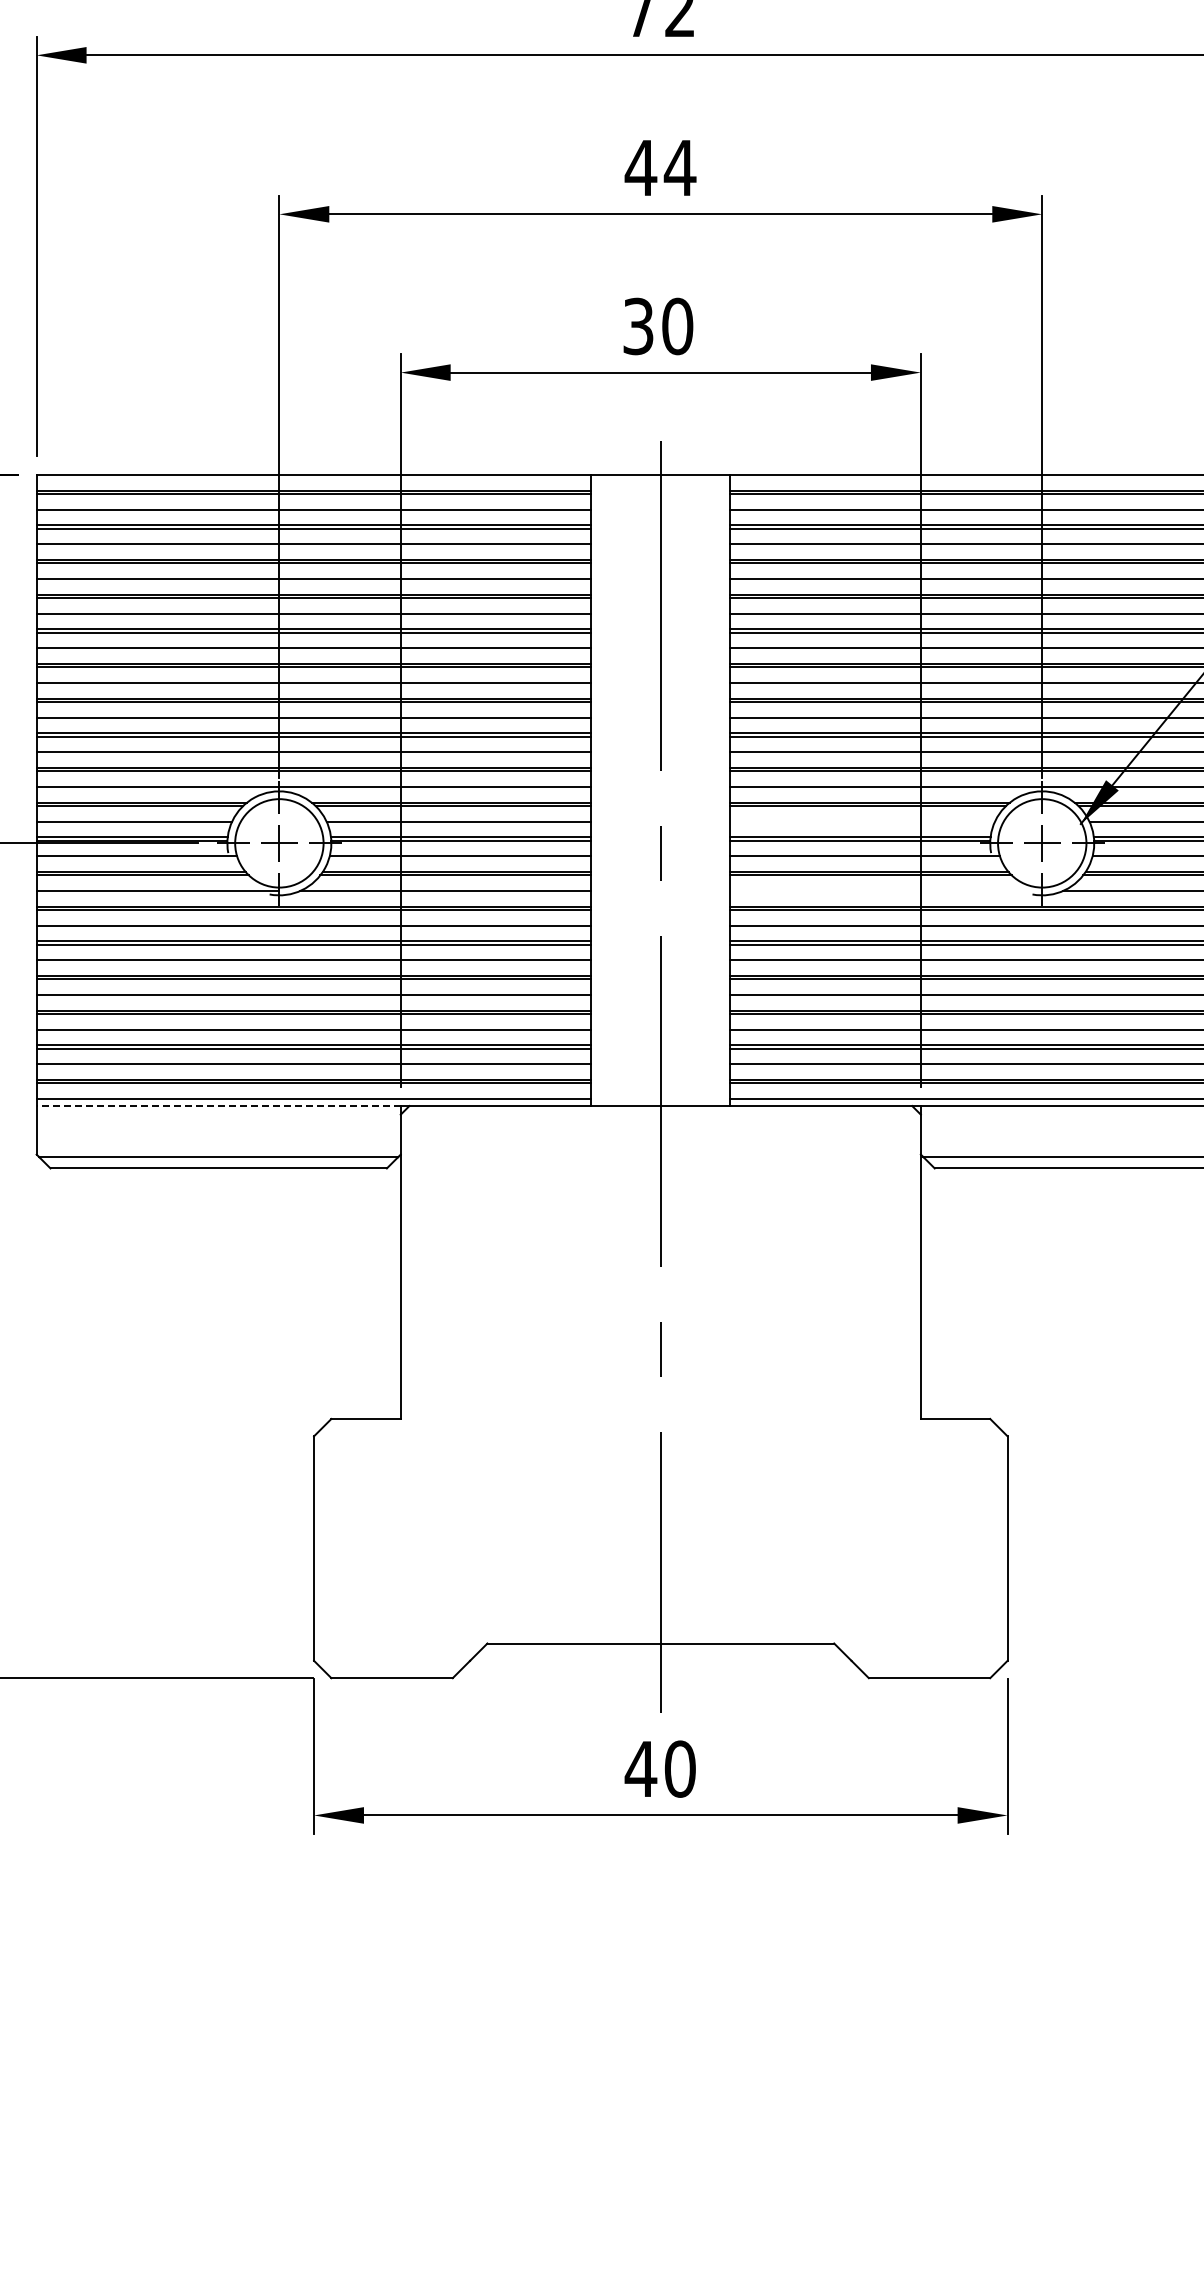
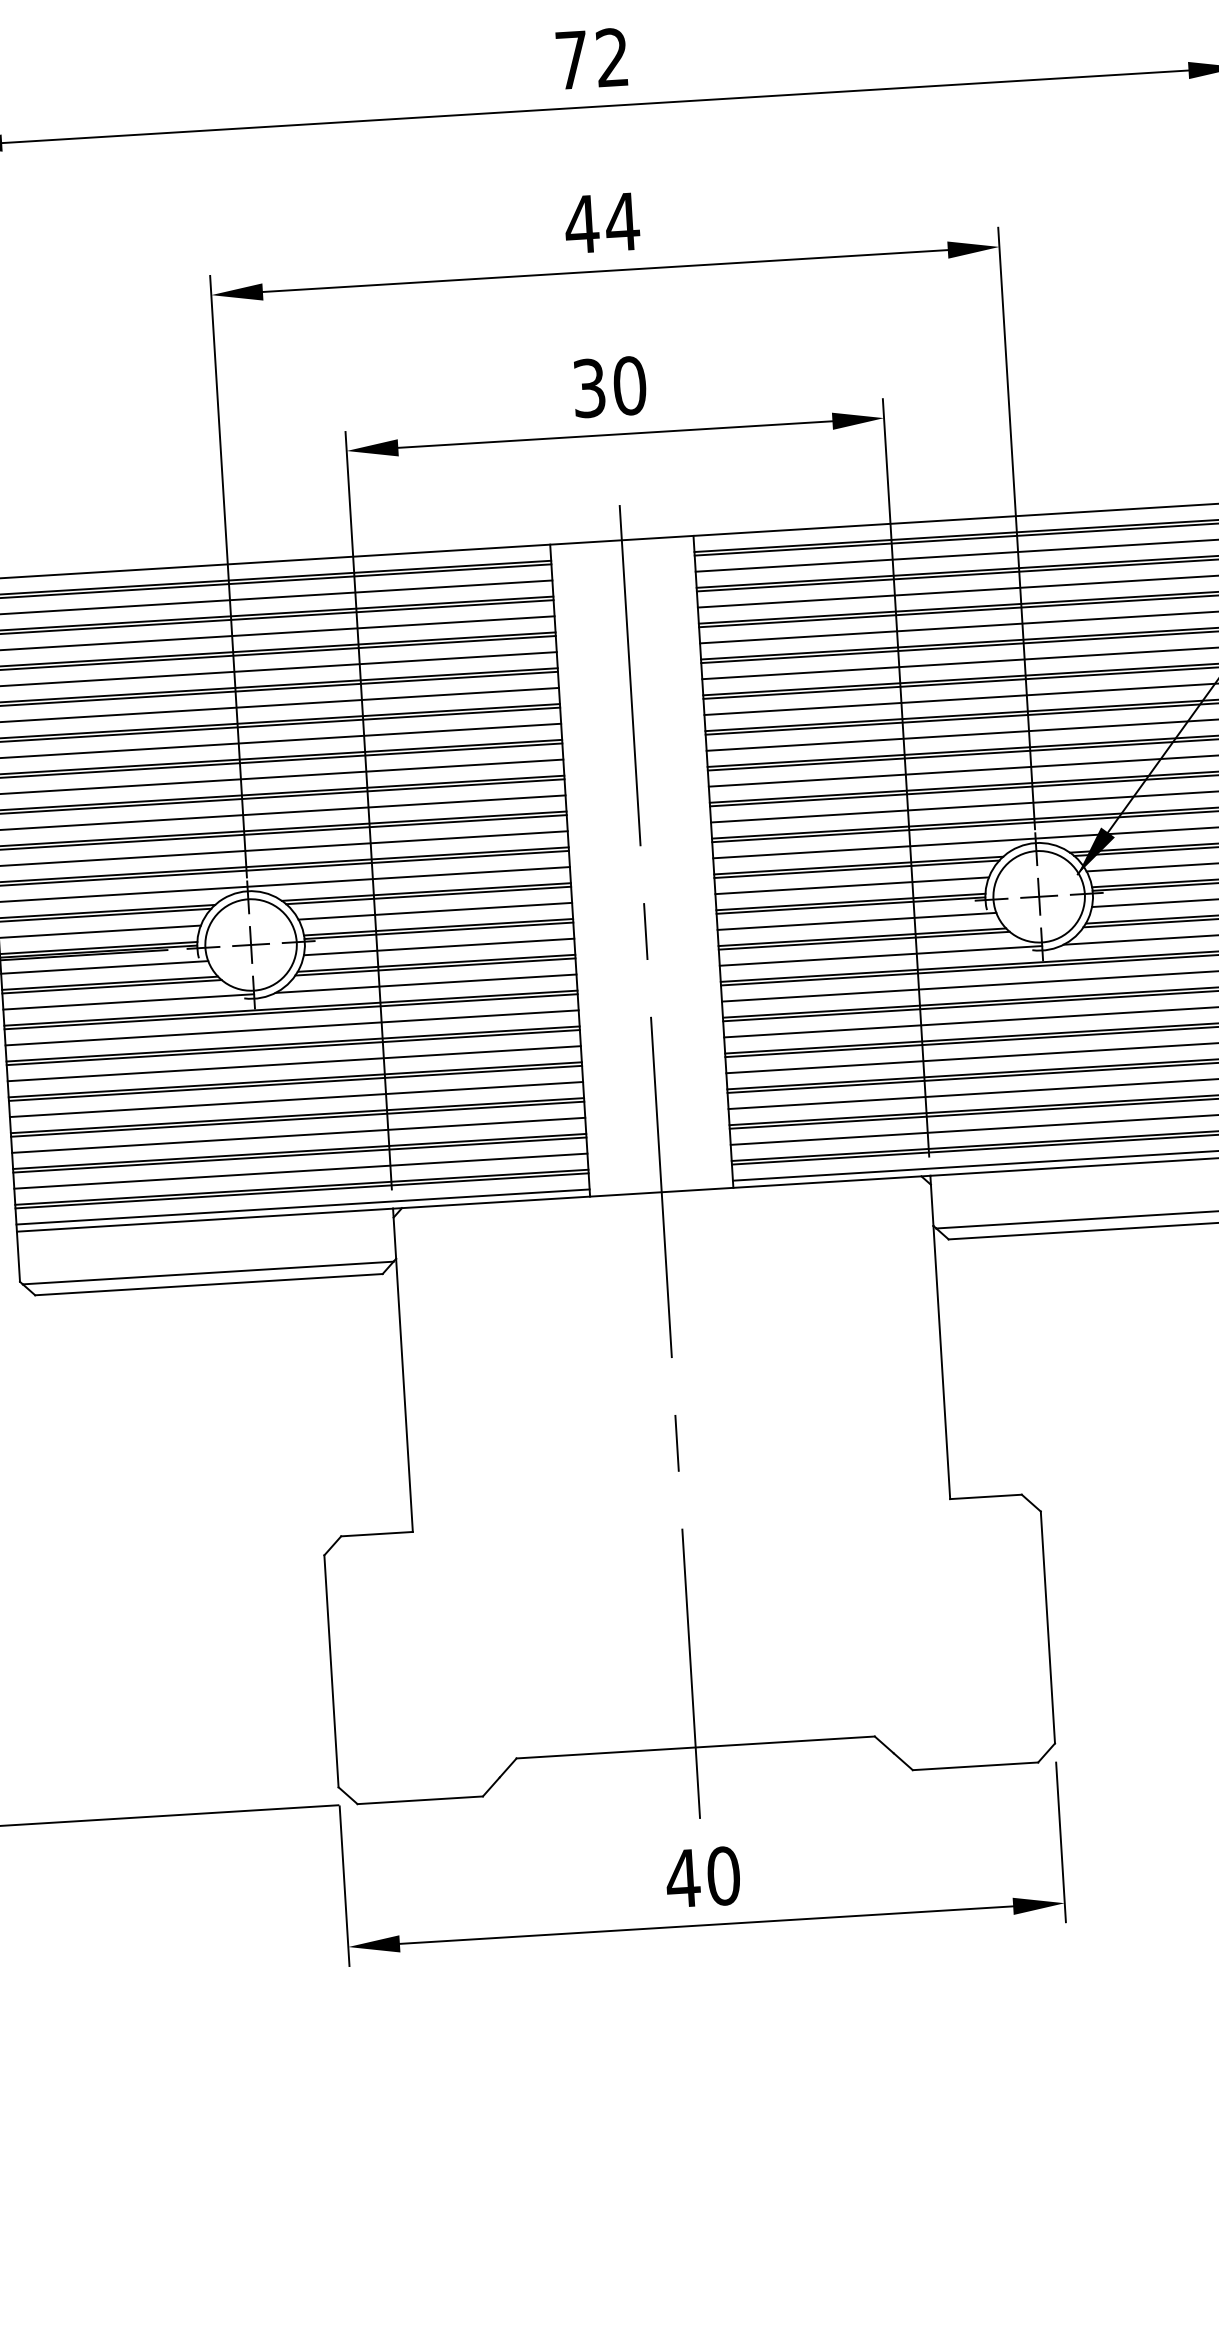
line: (862, 821) -> (852, 885), added
line: (886, 891) -> (881, 956), added
line: (218, 1106) -> (204, 1220), dashed -> solid

